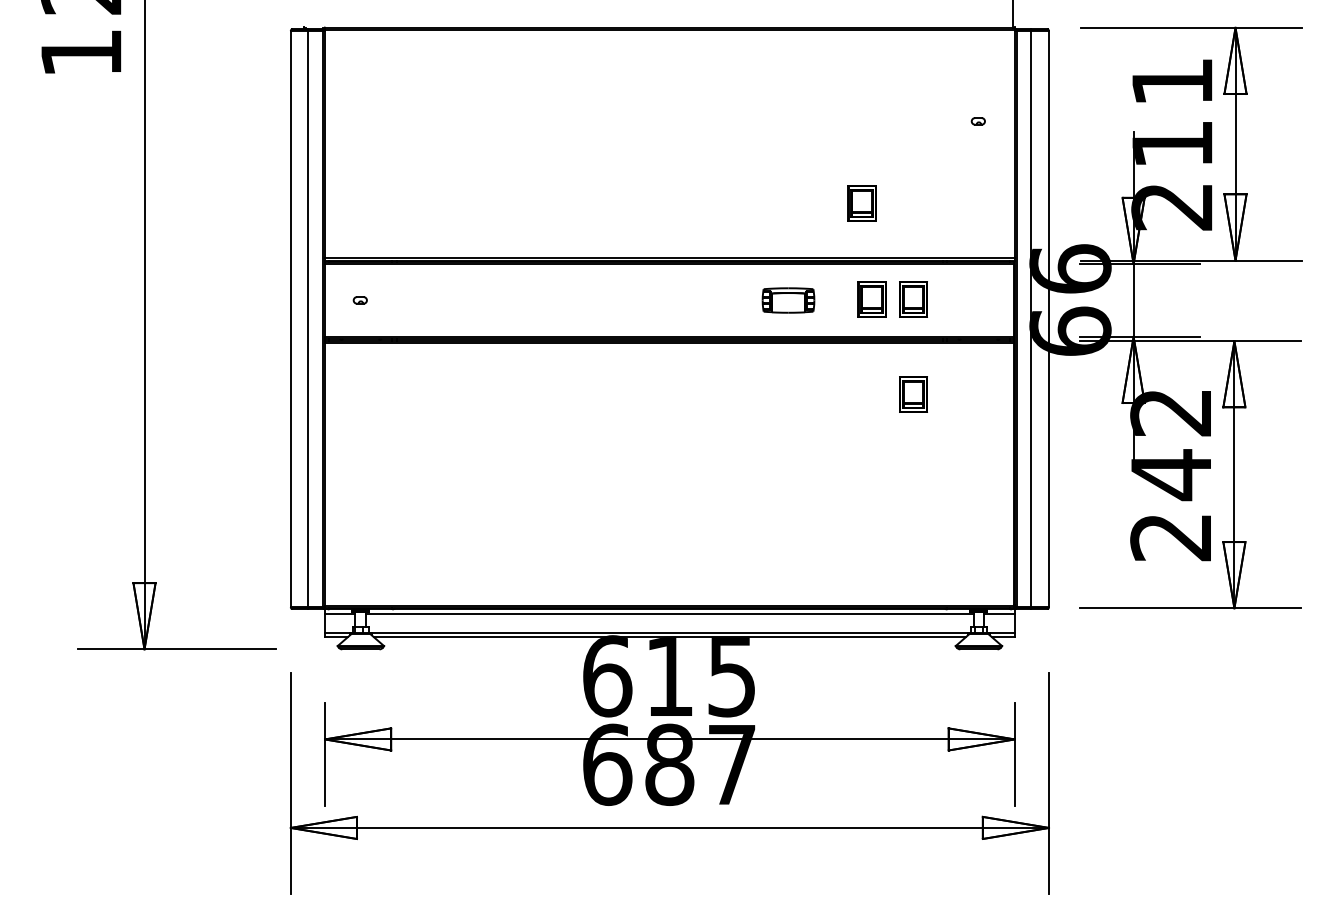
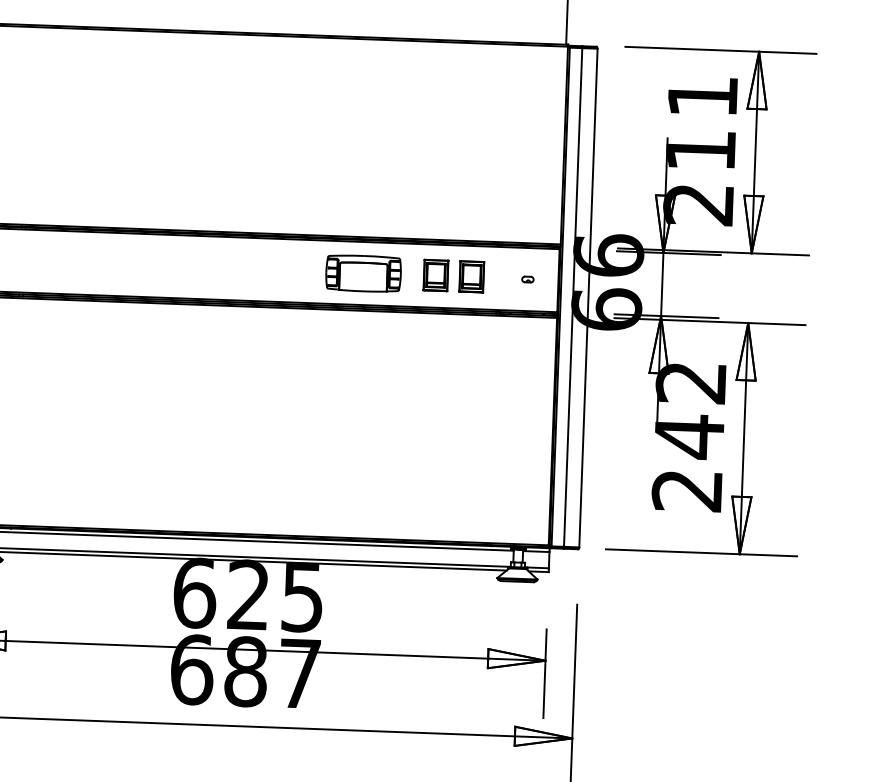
part: (977, 121) -> (527, 279), moved
part: (861, 203) -> (429, 191), removed
part: (788, 300) -> (363, 273), size x1.67
part: (913, 394) -> (468, 358), removed
text: (669, 675) -> (248, 594), 615 -> 625

